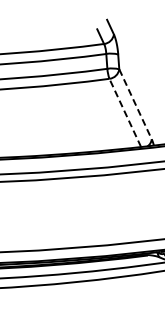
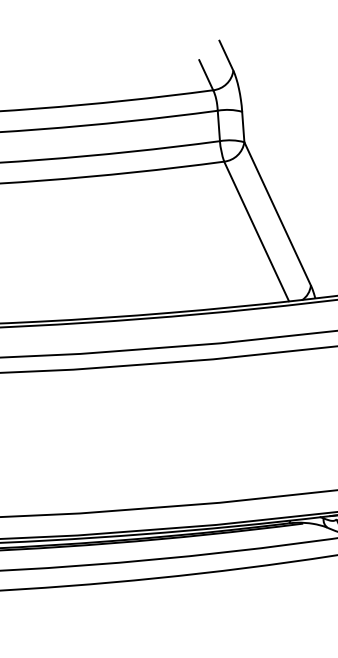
line: (135, 104) -> (277, 214), dashed -> solid
line: (125, 112) -> (257, 230), dashed -> solid

